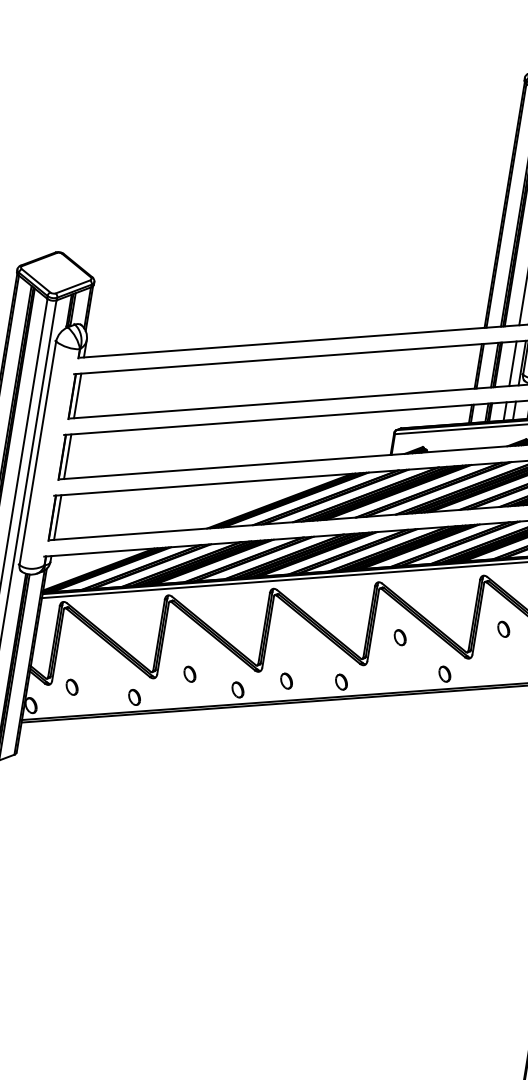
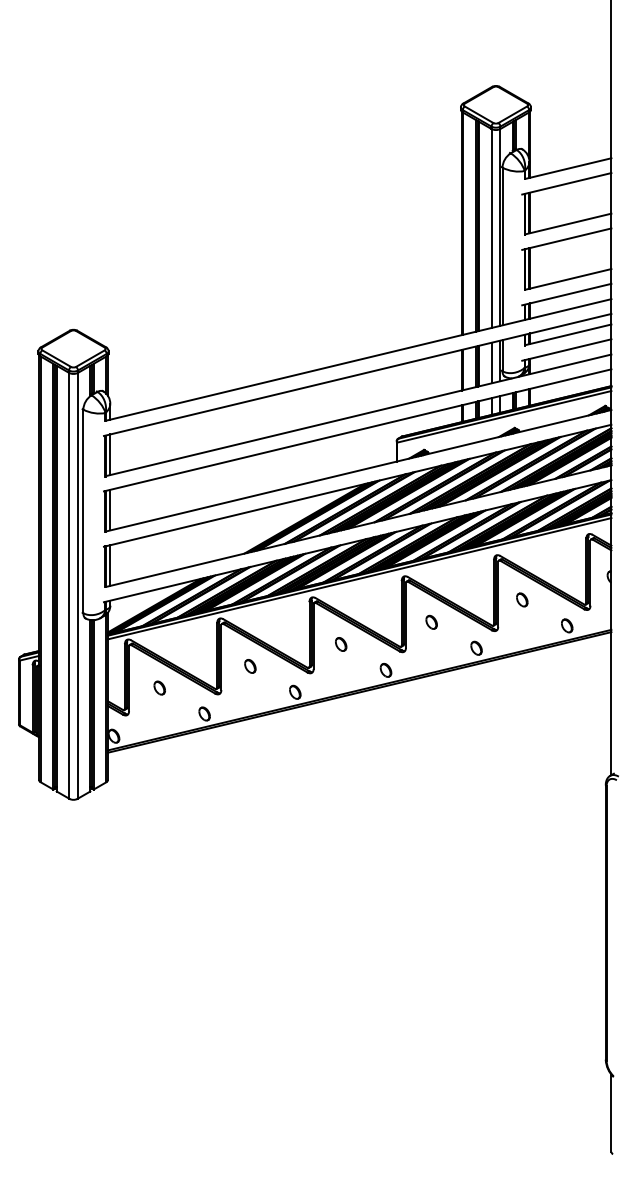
part: (190, 674) -> (250, 666), moved
part: (286, 681) -> (341, 644), moved
part: (71, 686) -> (159, 687), moved

